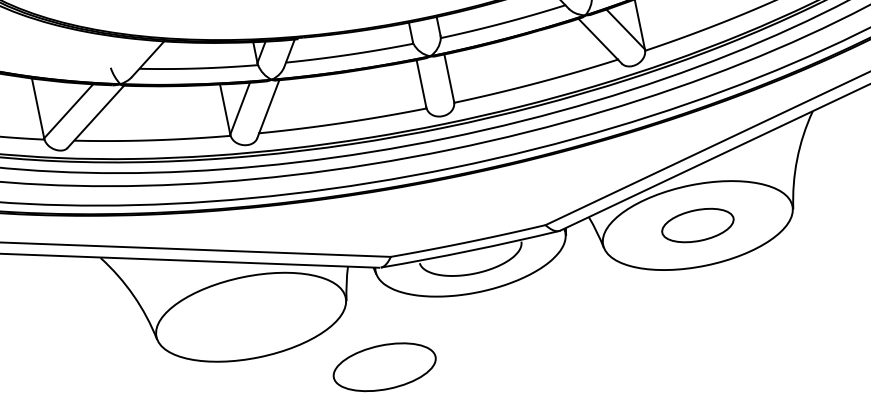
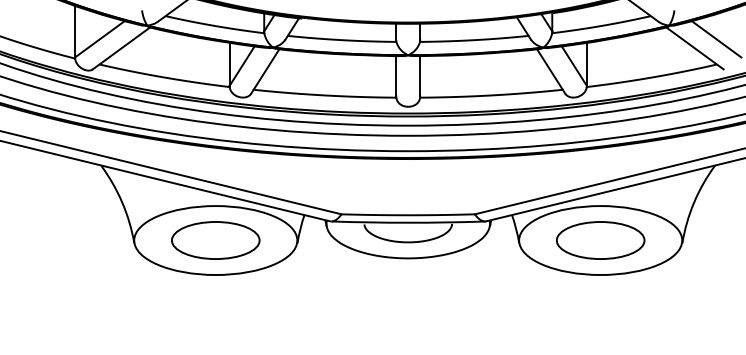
part: (697, 225) -> (600, 240), size x1.43
part: (384, 367) -> (215, 240), moved

